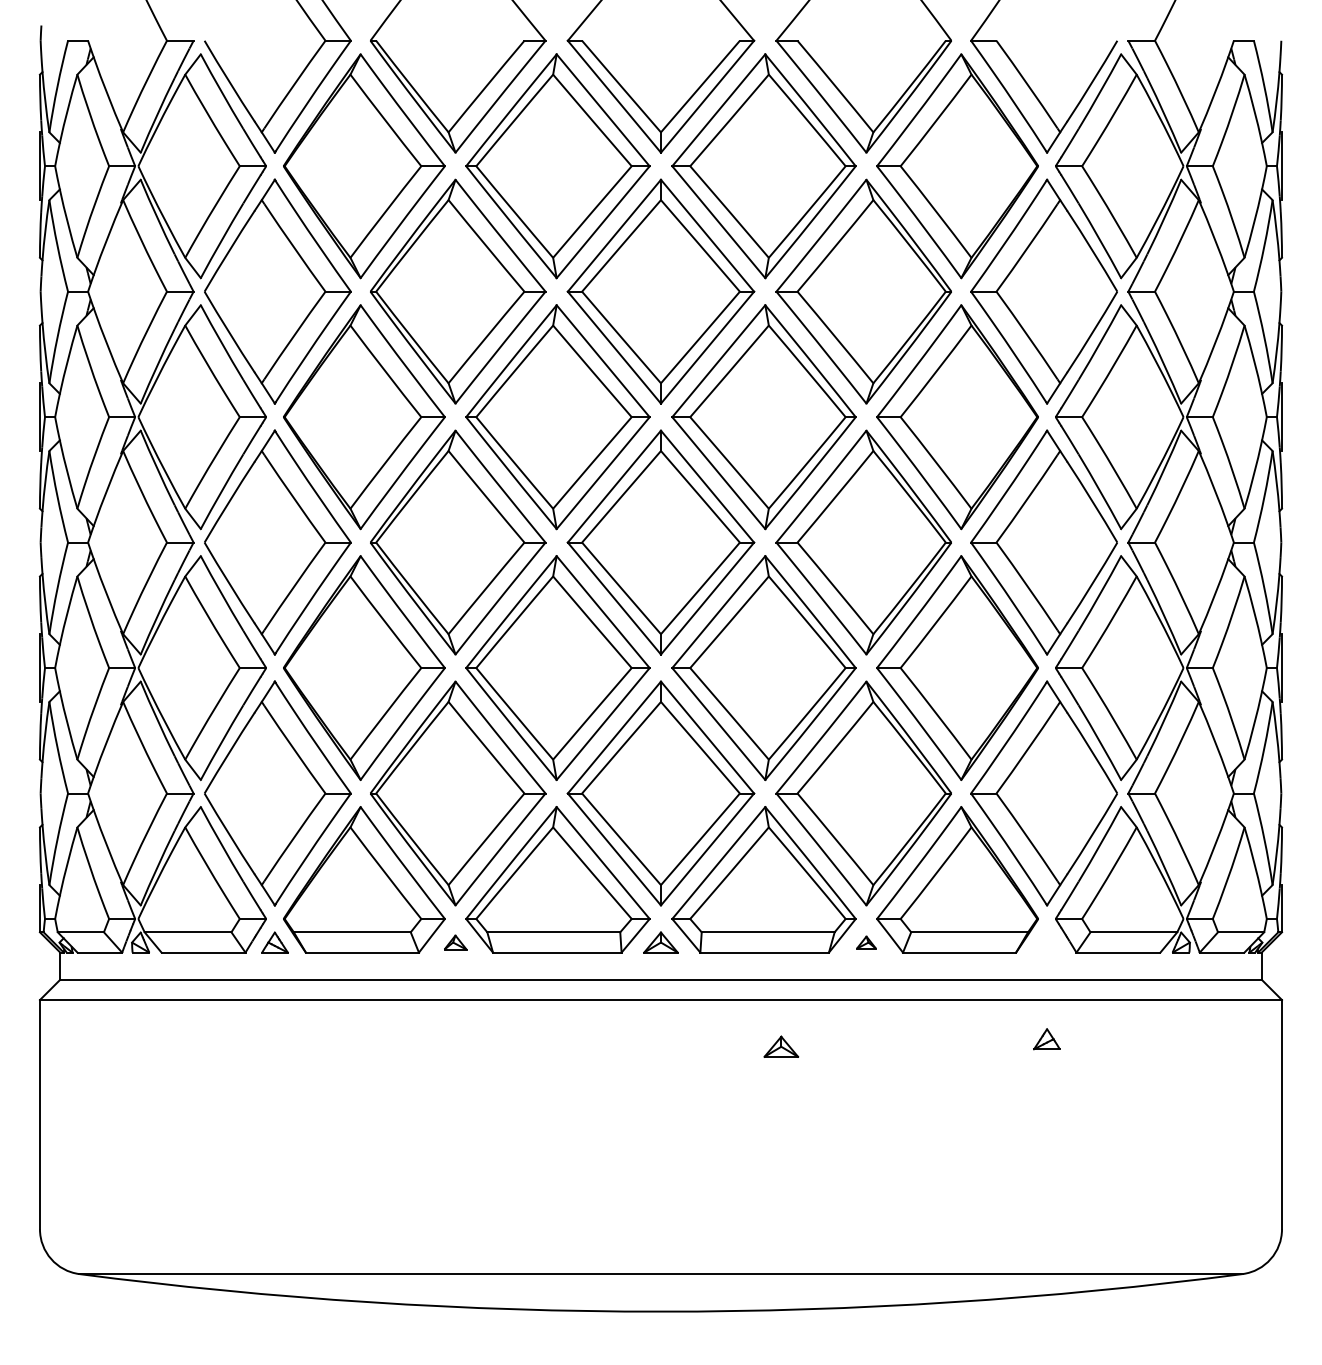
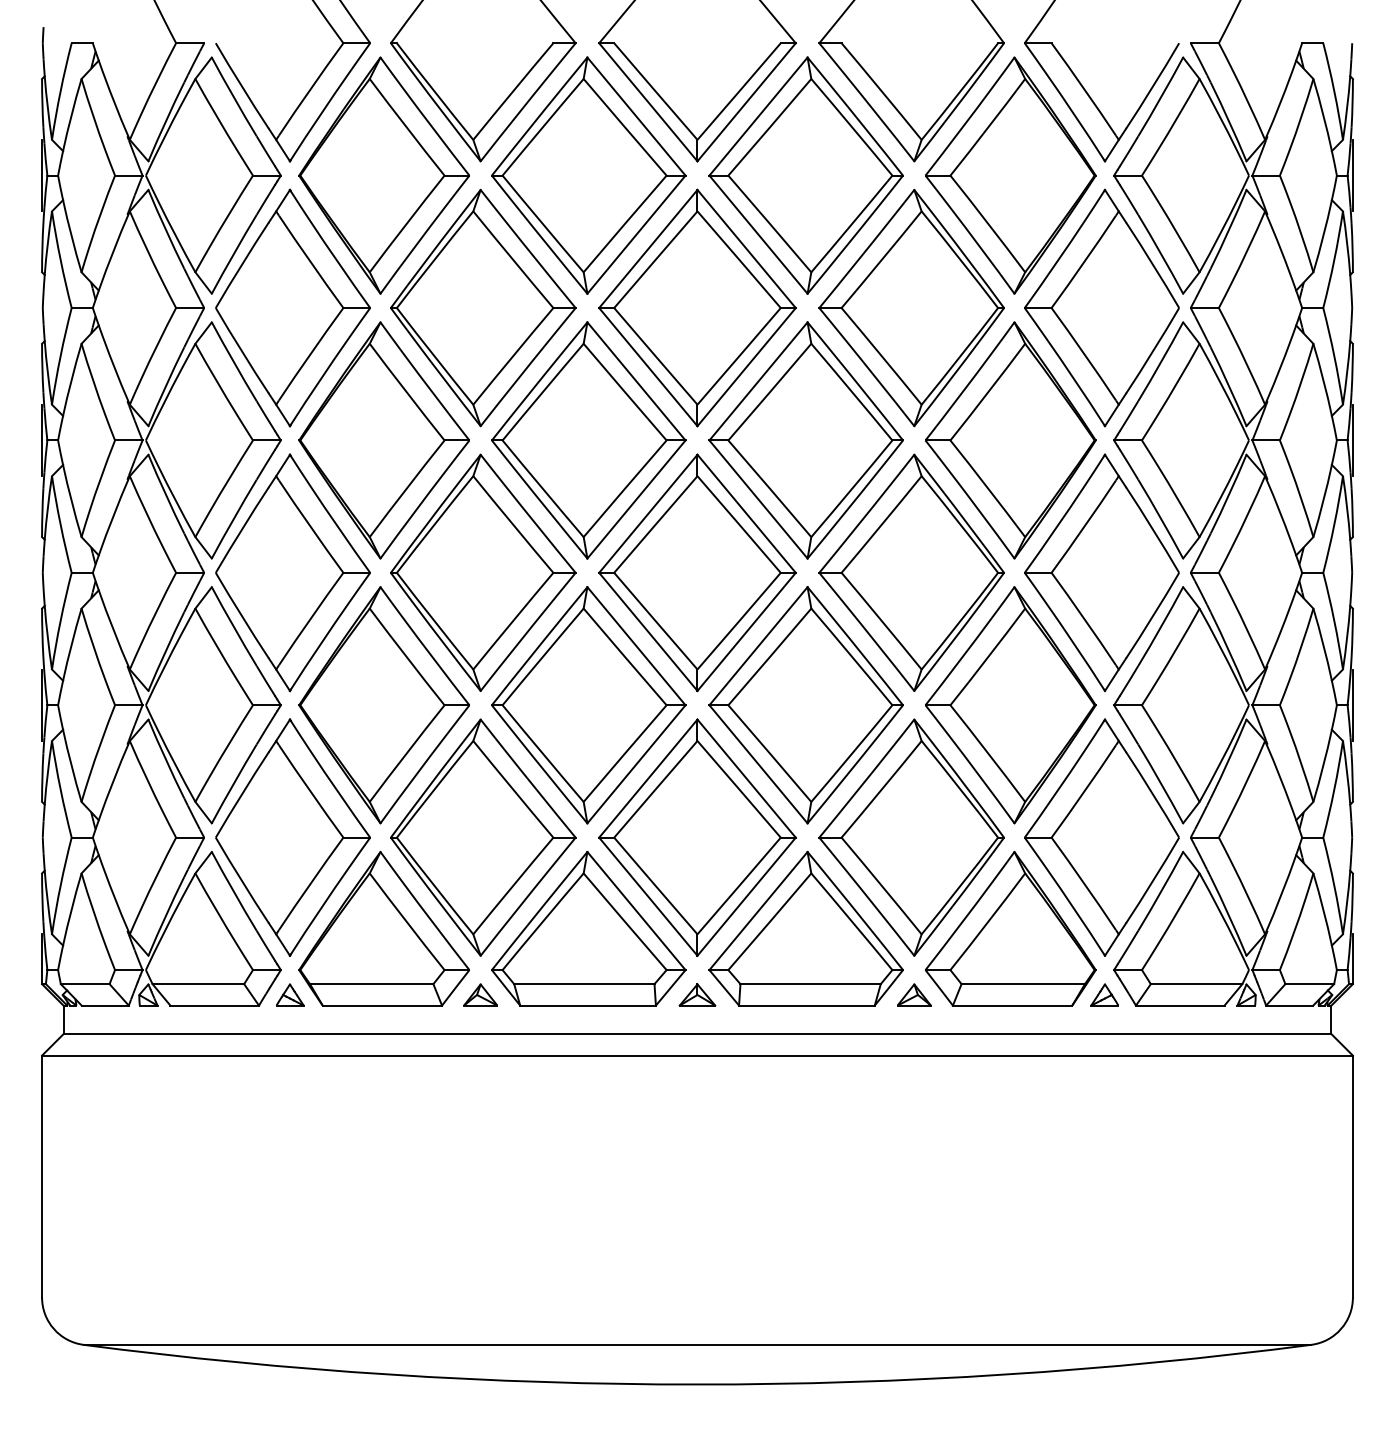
part: (455, 942) -> (480, 994), size x1.43
part: (866, 942) -> (914, 994), size x1.67
part: (1046, 1038) -> (1104, 994), moved
part: (781, 1046) -> (824, 1104), removed

